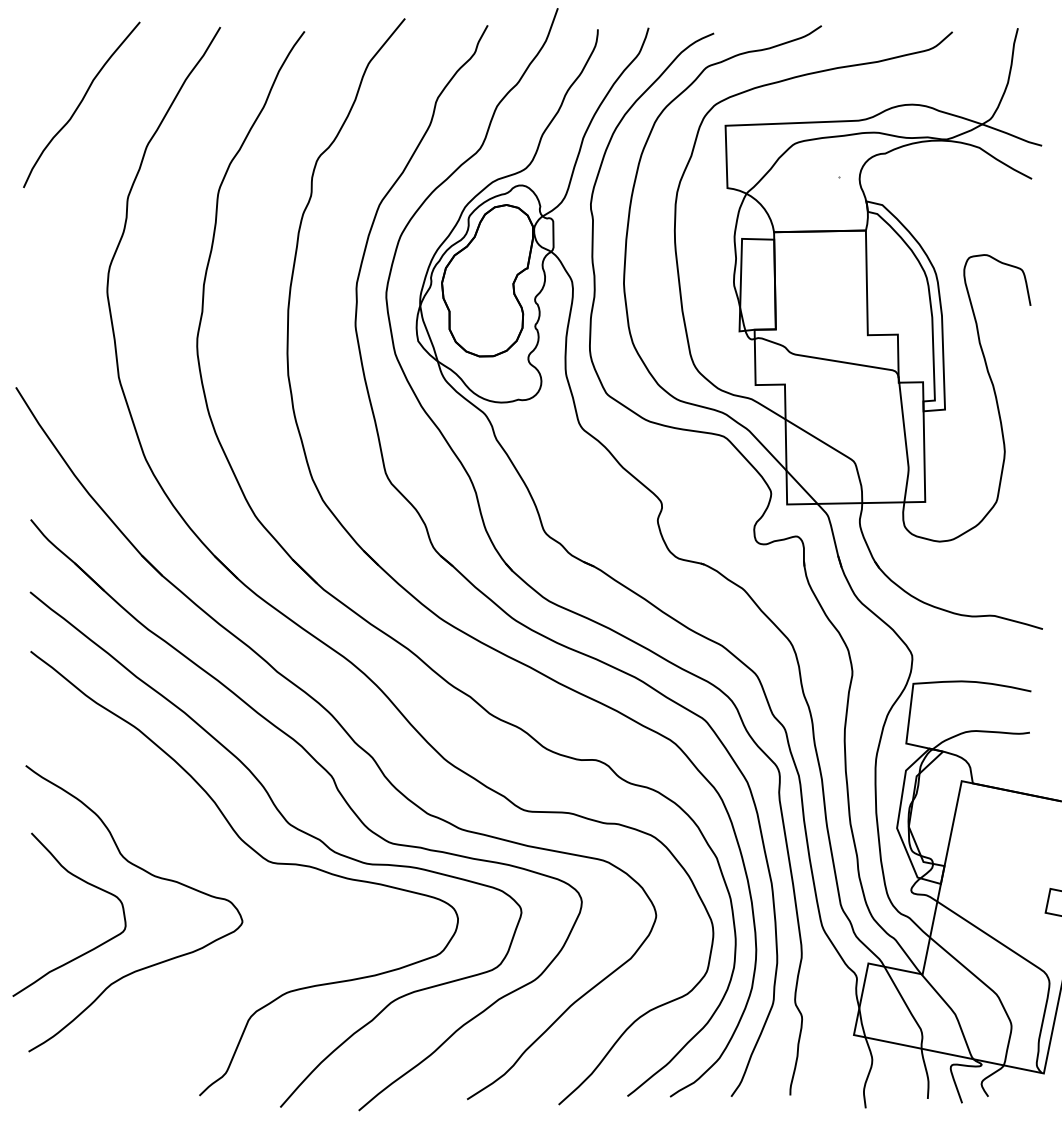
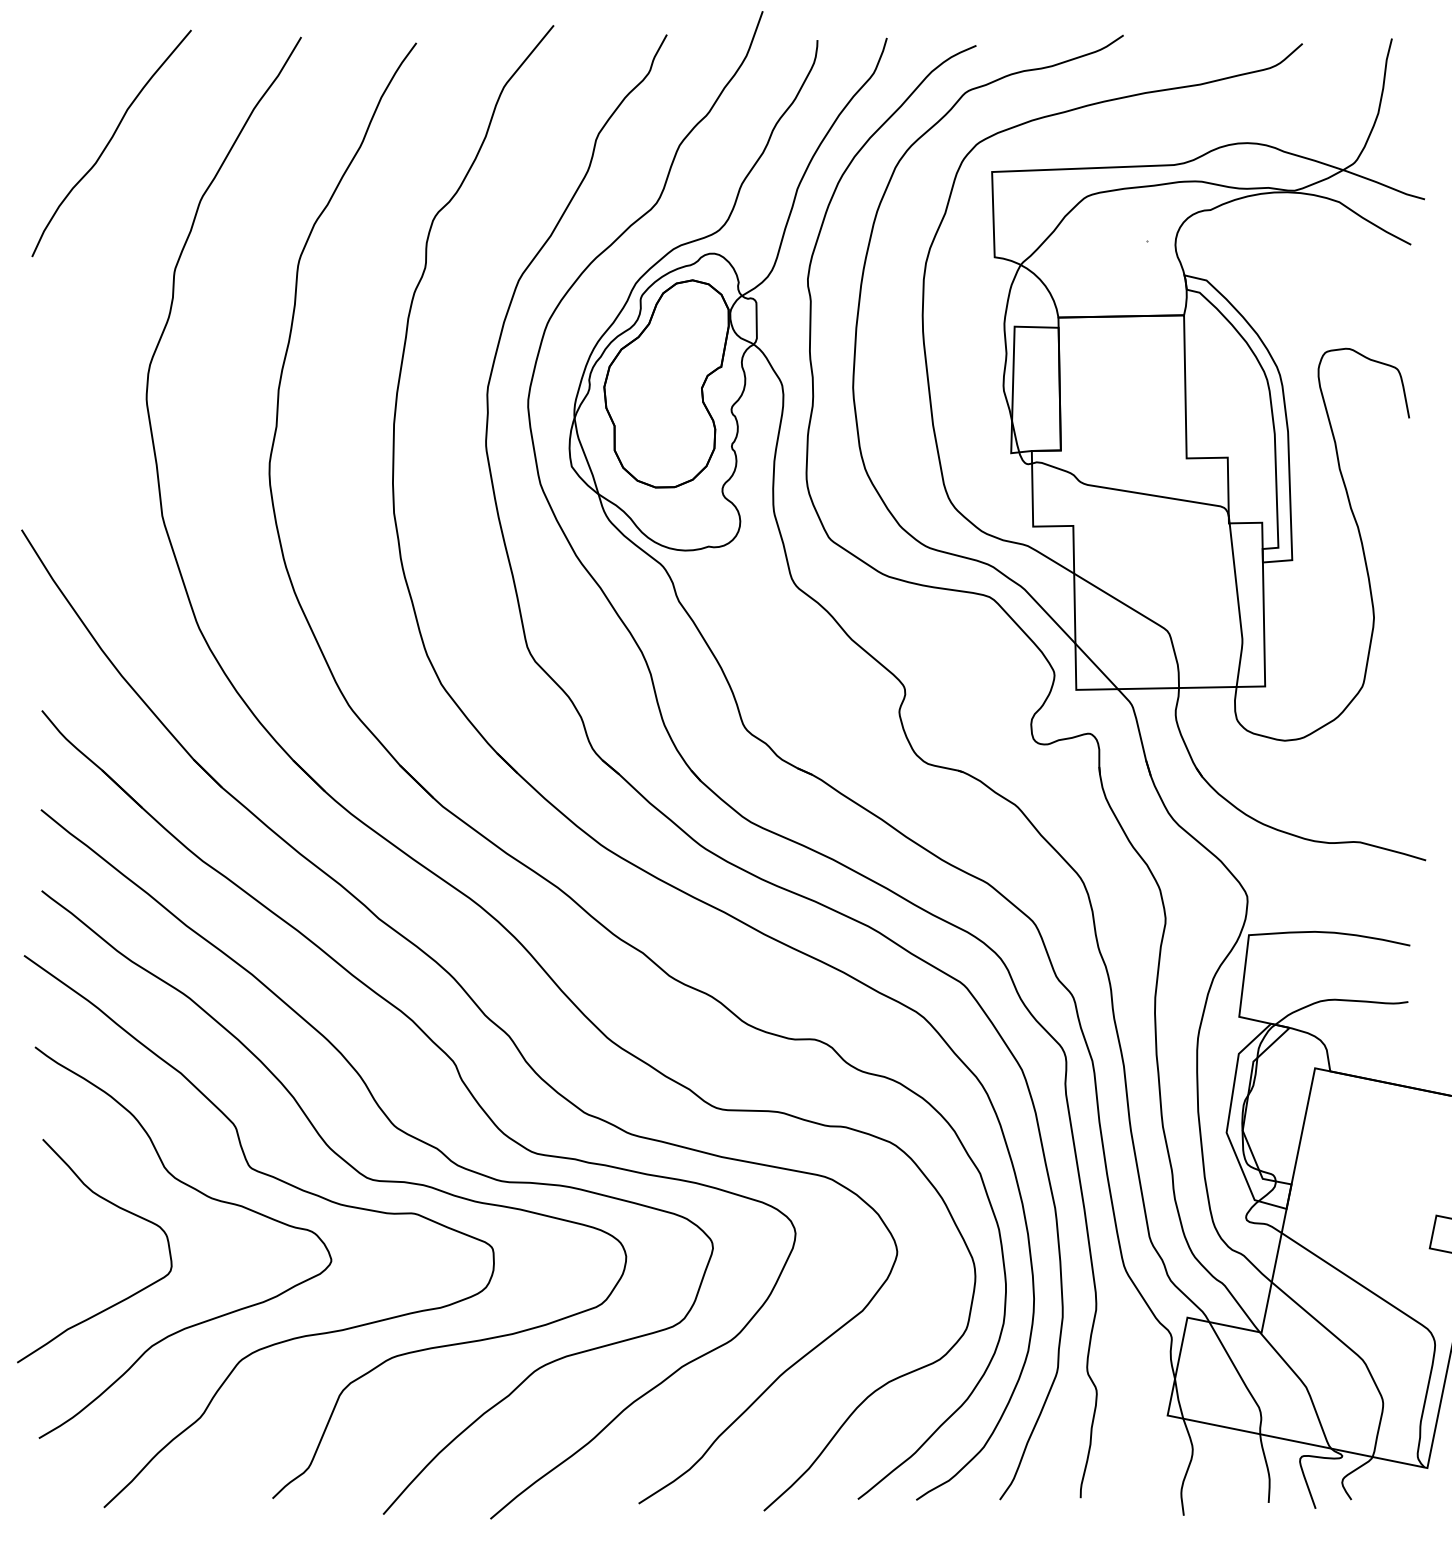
curve: (207, 865) -> (283, 1183), added

